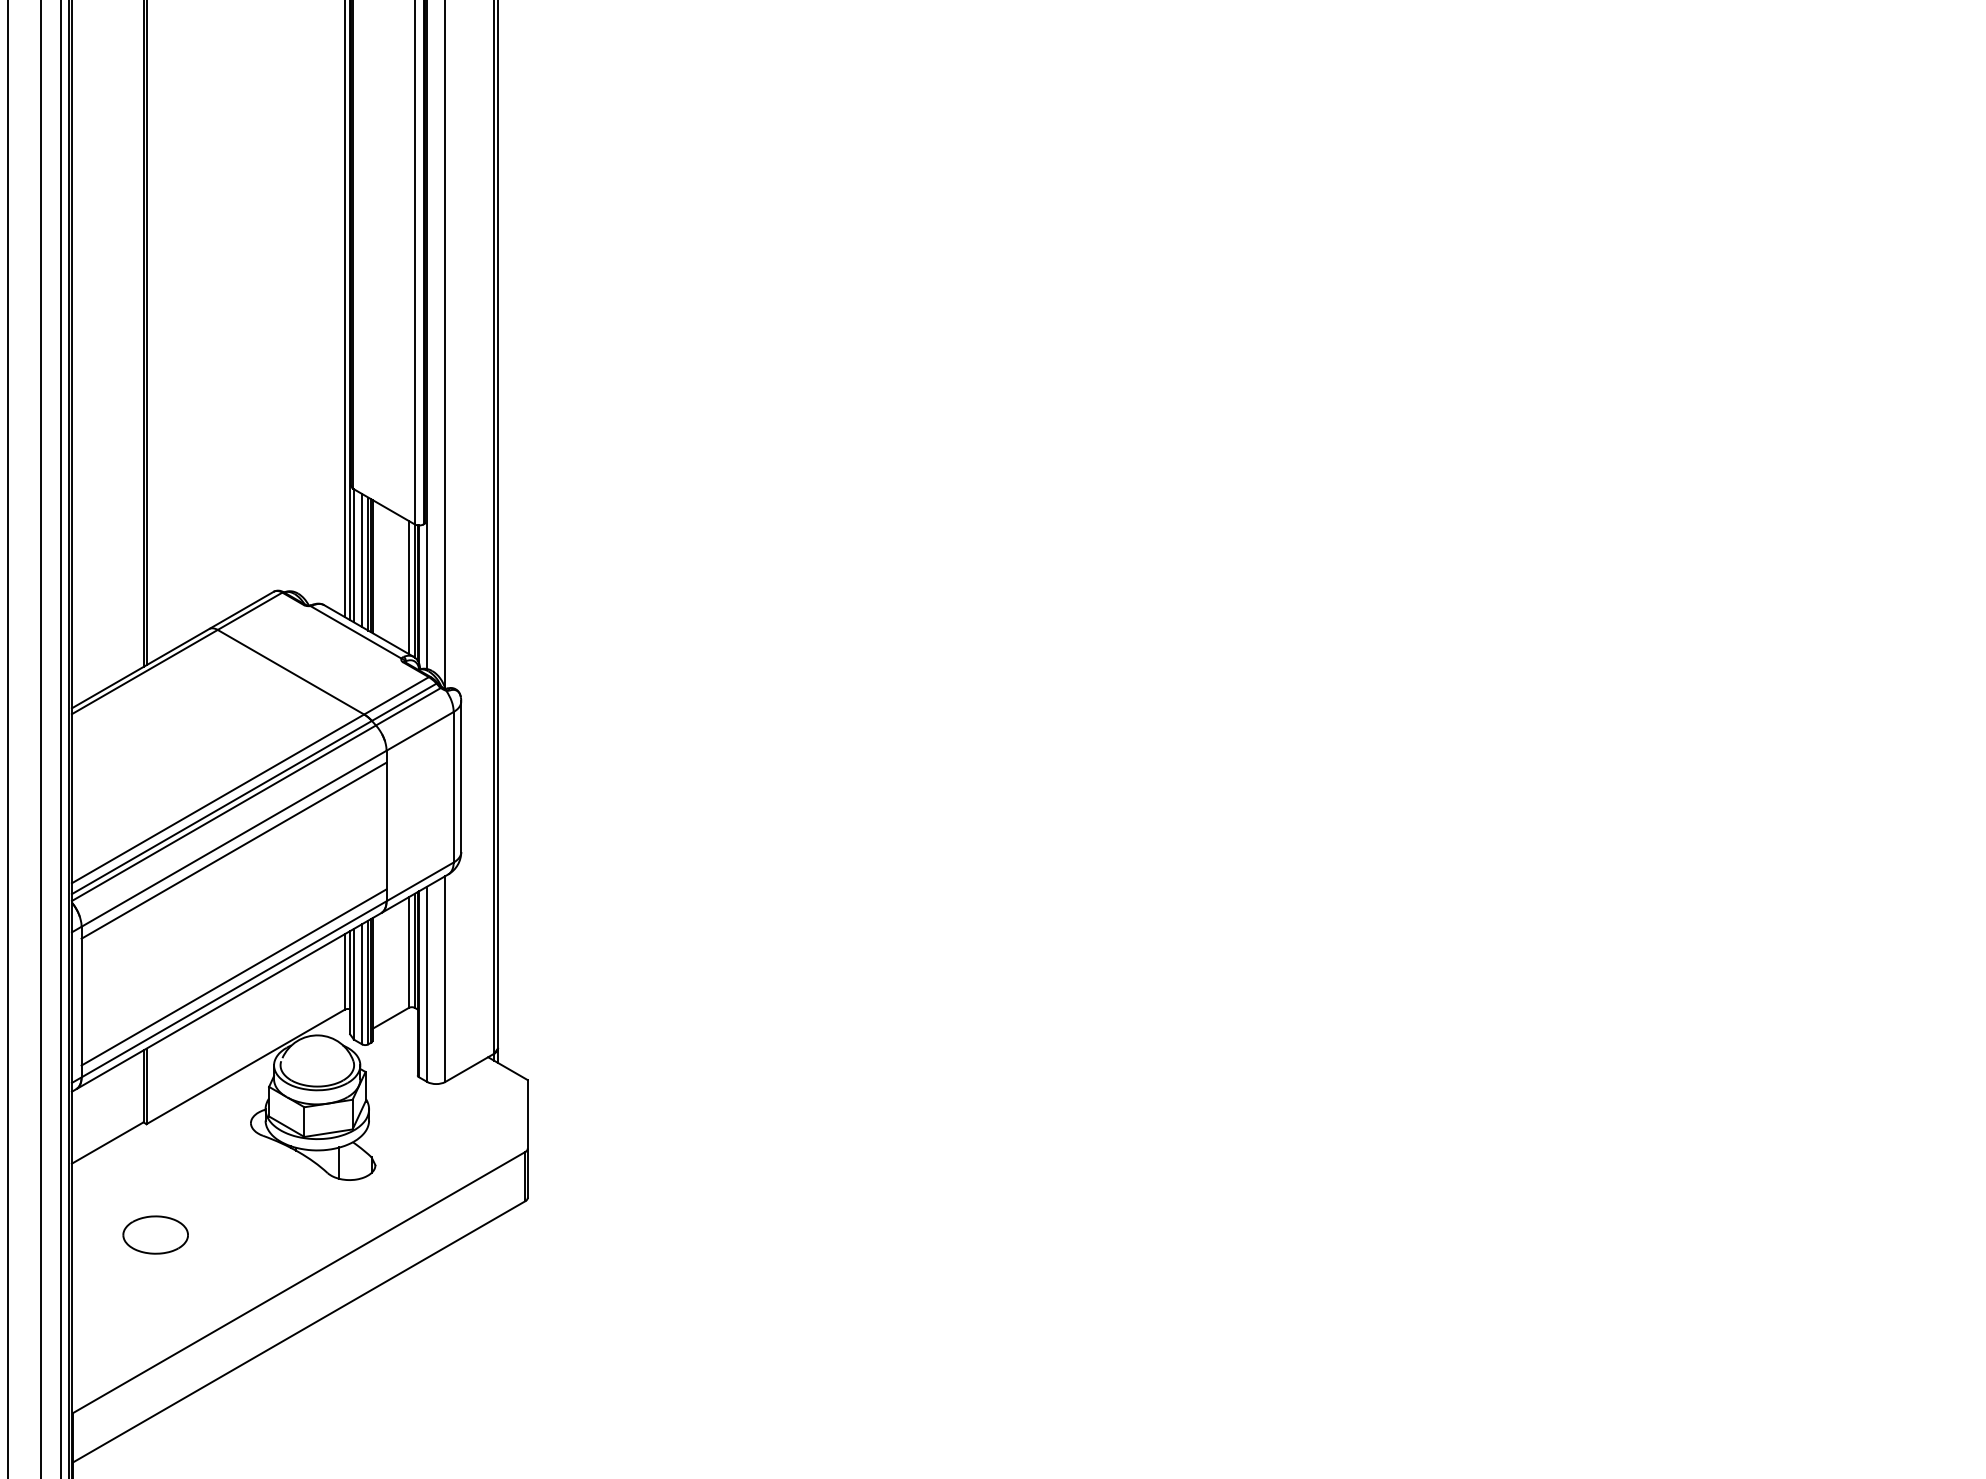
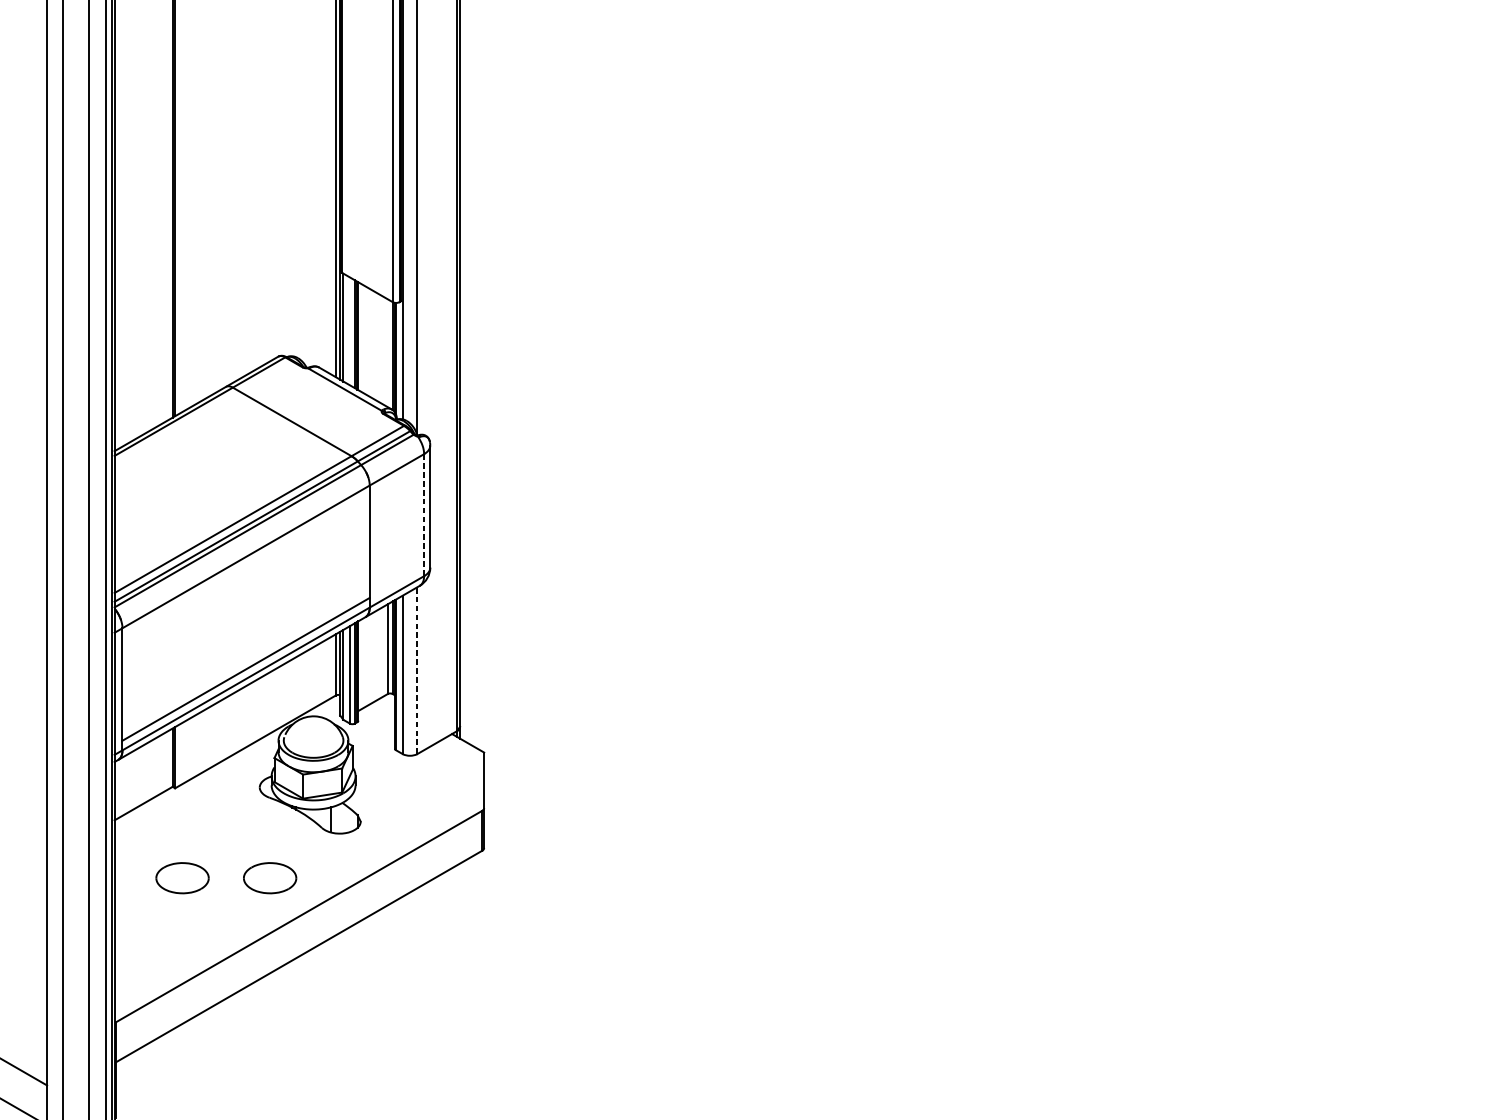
line: (362, 560) -> (350, 331), removed
line: (408, 587) -> (387, 353), removed
line: (453, 787) -> (423, 515), solid -> dashed
line: (233, 850) -> (245, 566), removed
line: (445, 979) -> (417, 671), solid -> dashed
part: (263, 1234) -> (269, 877), added

